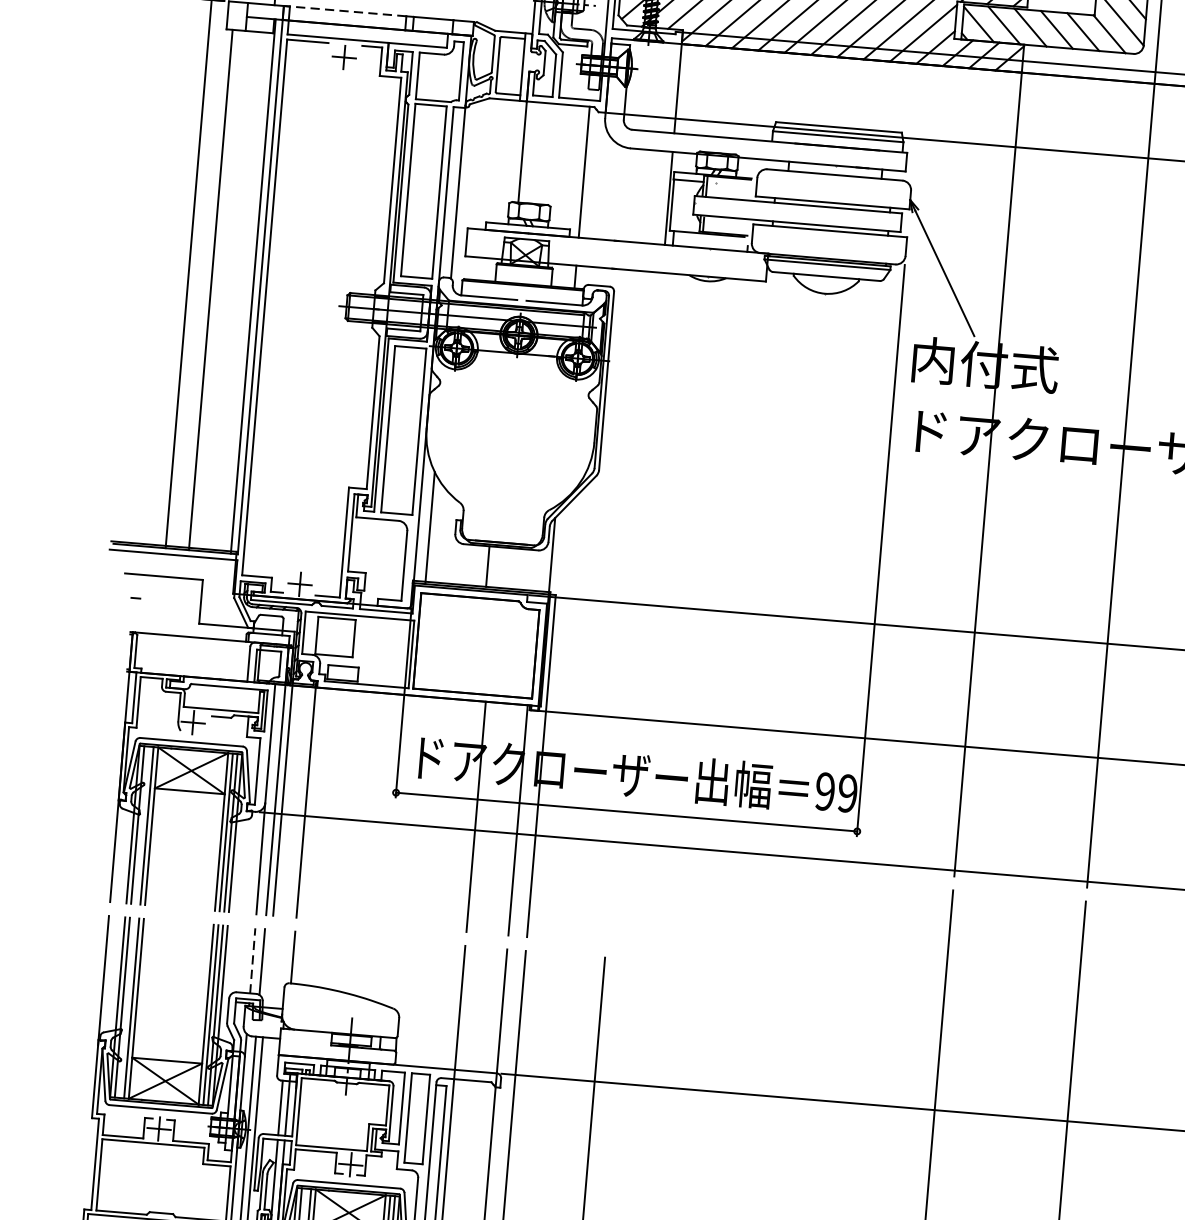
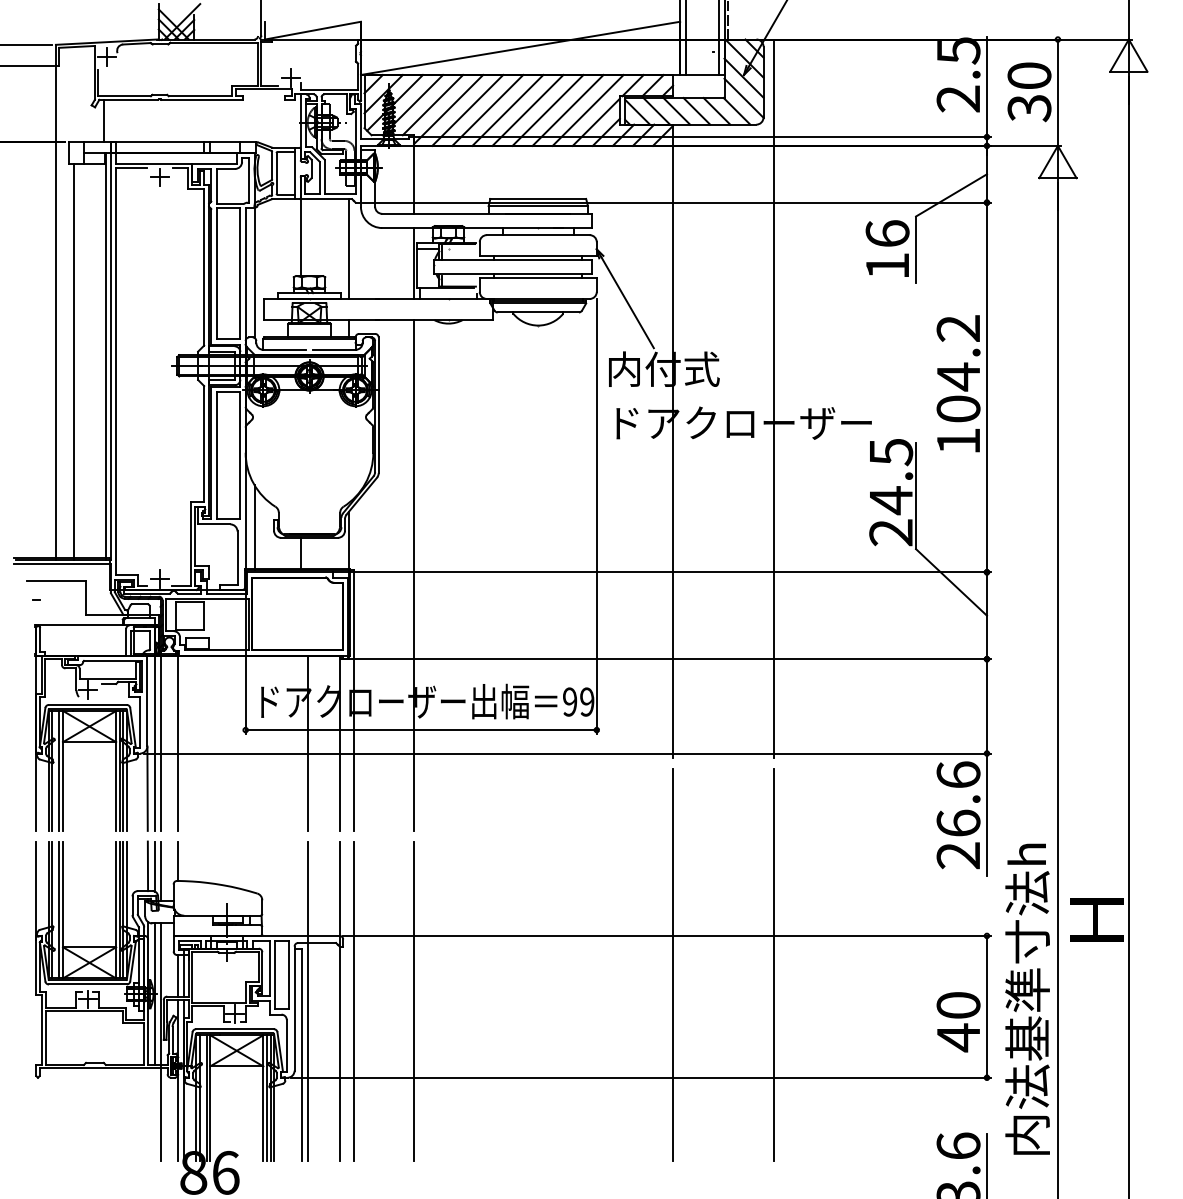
line: (345, 11) -> (157, 142), dashed -> solid
line: (634, 608) -> (414, 575), added
line: (252, 961) -> (147, 866), dashed -> solid
line: (268, 967) -> (160, 870), added

